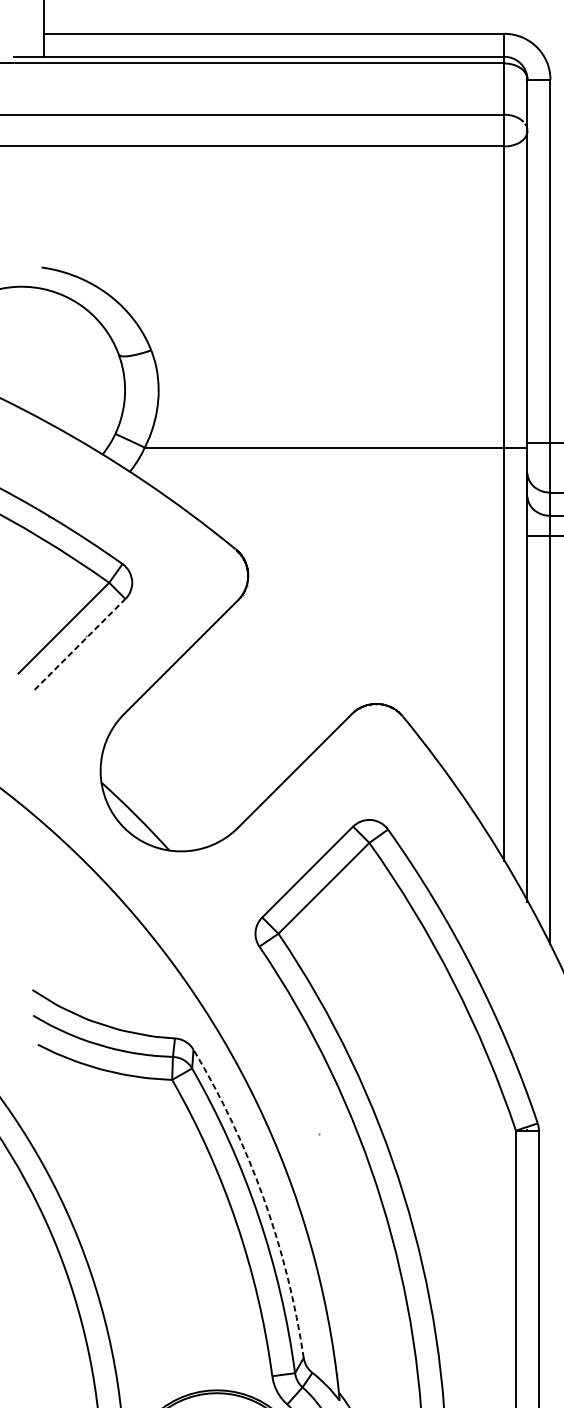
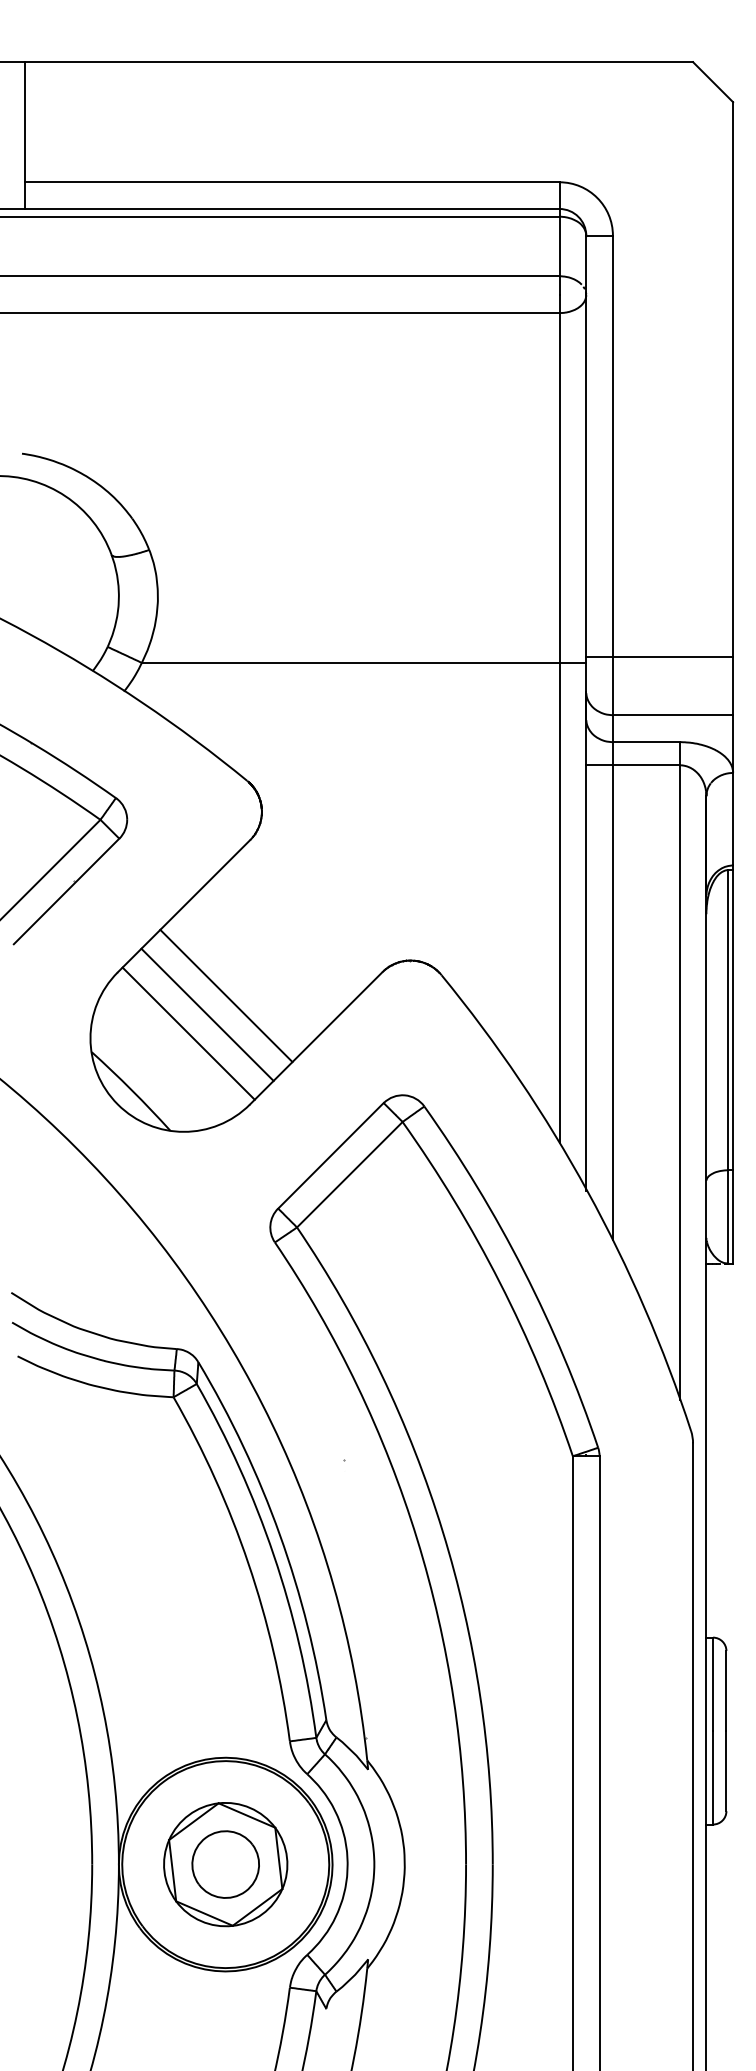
line: (79, 644) -> (66, 891), dashed -> solid
line: (217, 734) -> (226, 995), added
line: (201, 750) -> (207, 1014), added
line: (185, 766) -> (188, 1033), added
arc: (263, 1198) -> (279, 1534), dashed -> solid

